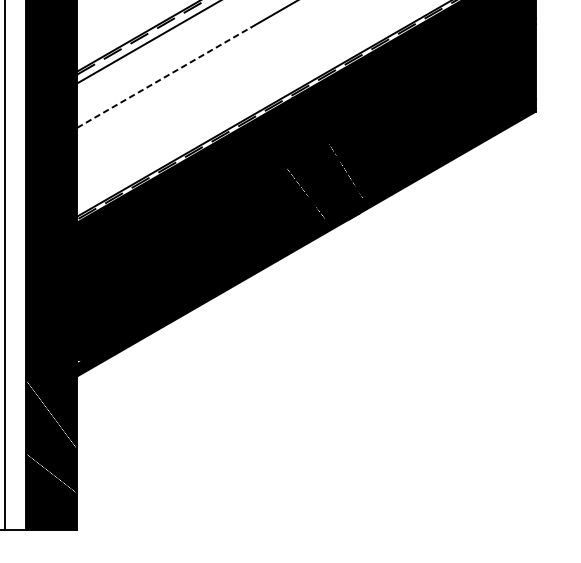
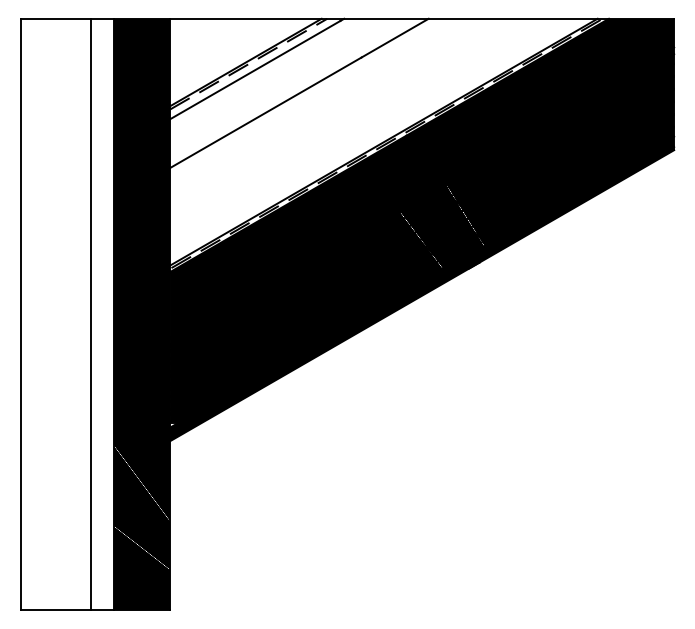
line: (164, 77) -> (265, 112), dashed -> solid

